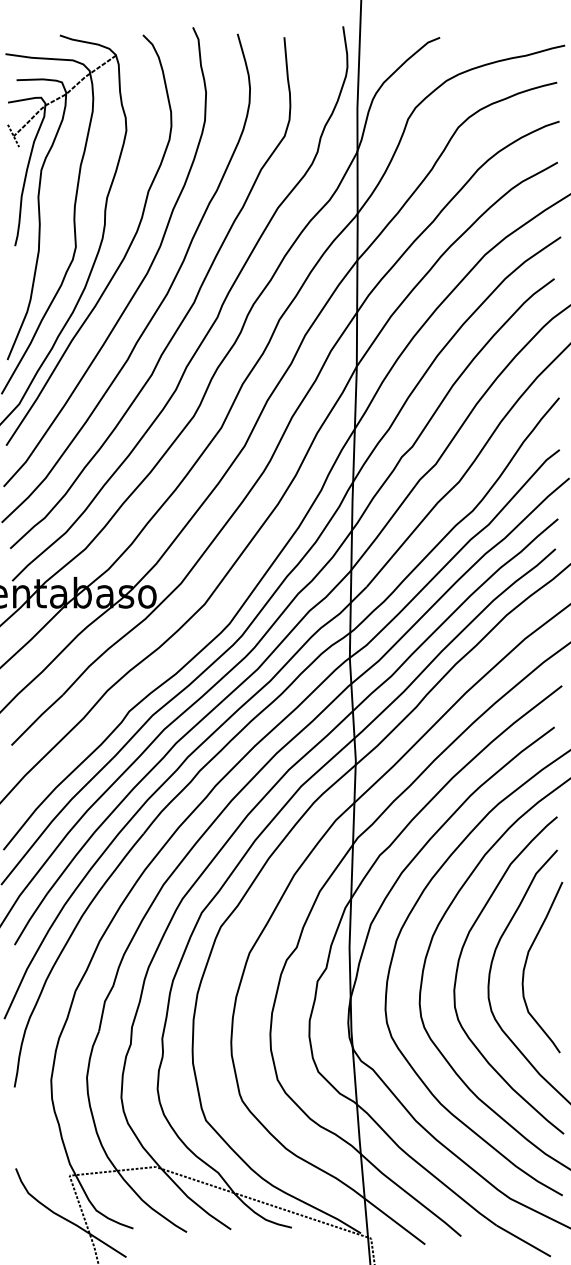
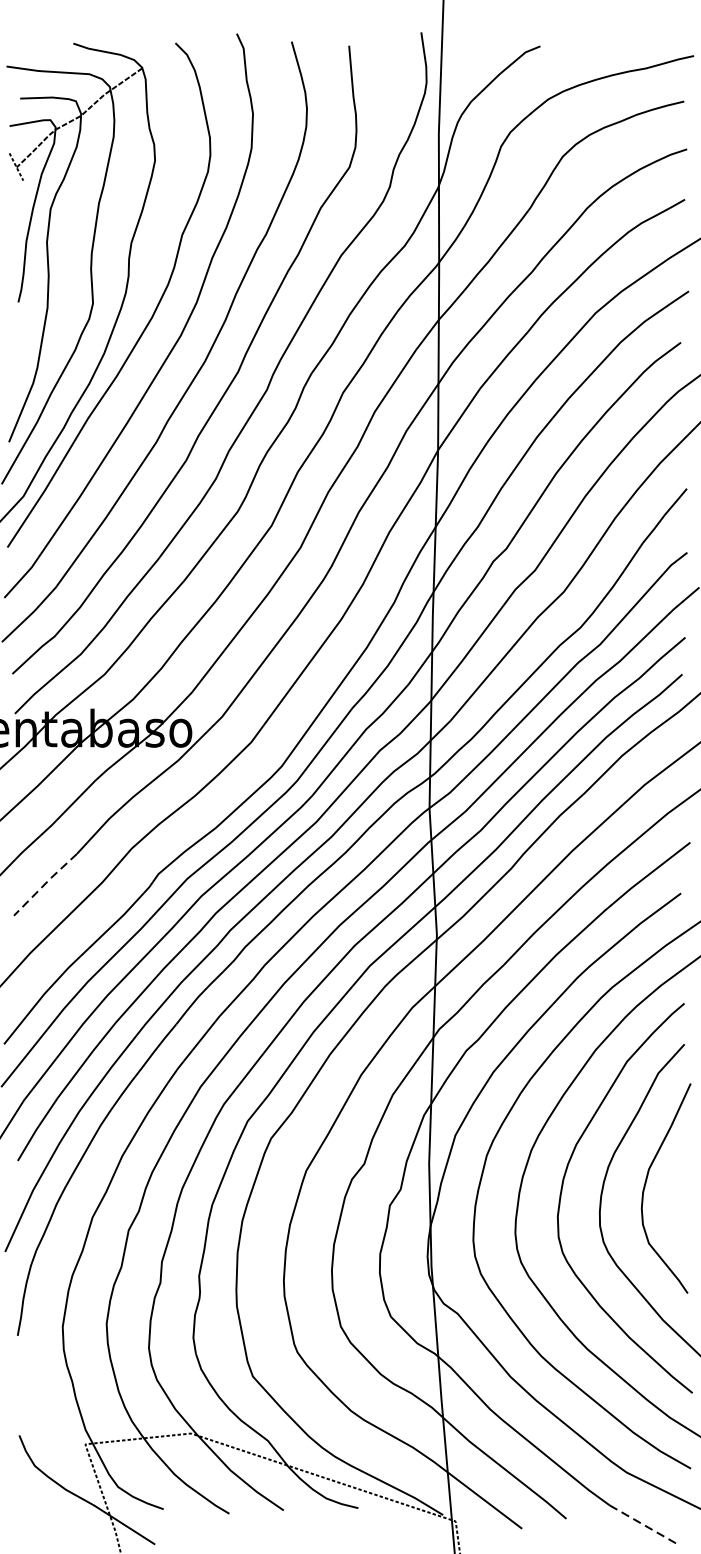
line: (37, 719) -> (45, 883), solid -> dashed
line: (524, 1241) -> (644, 1525), solid -> dashed

